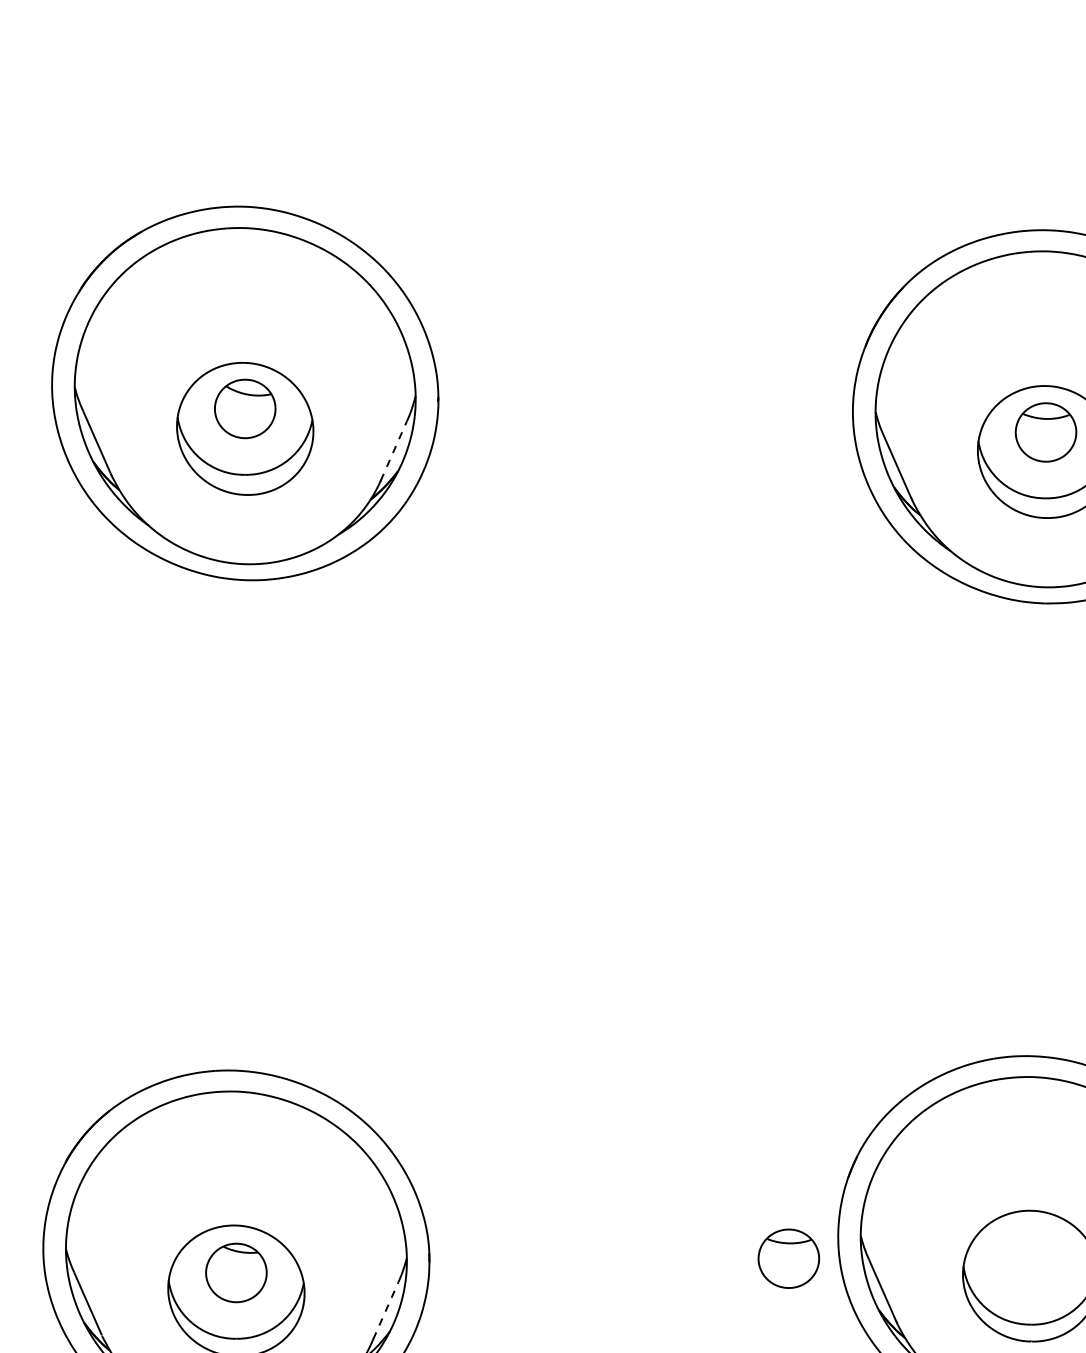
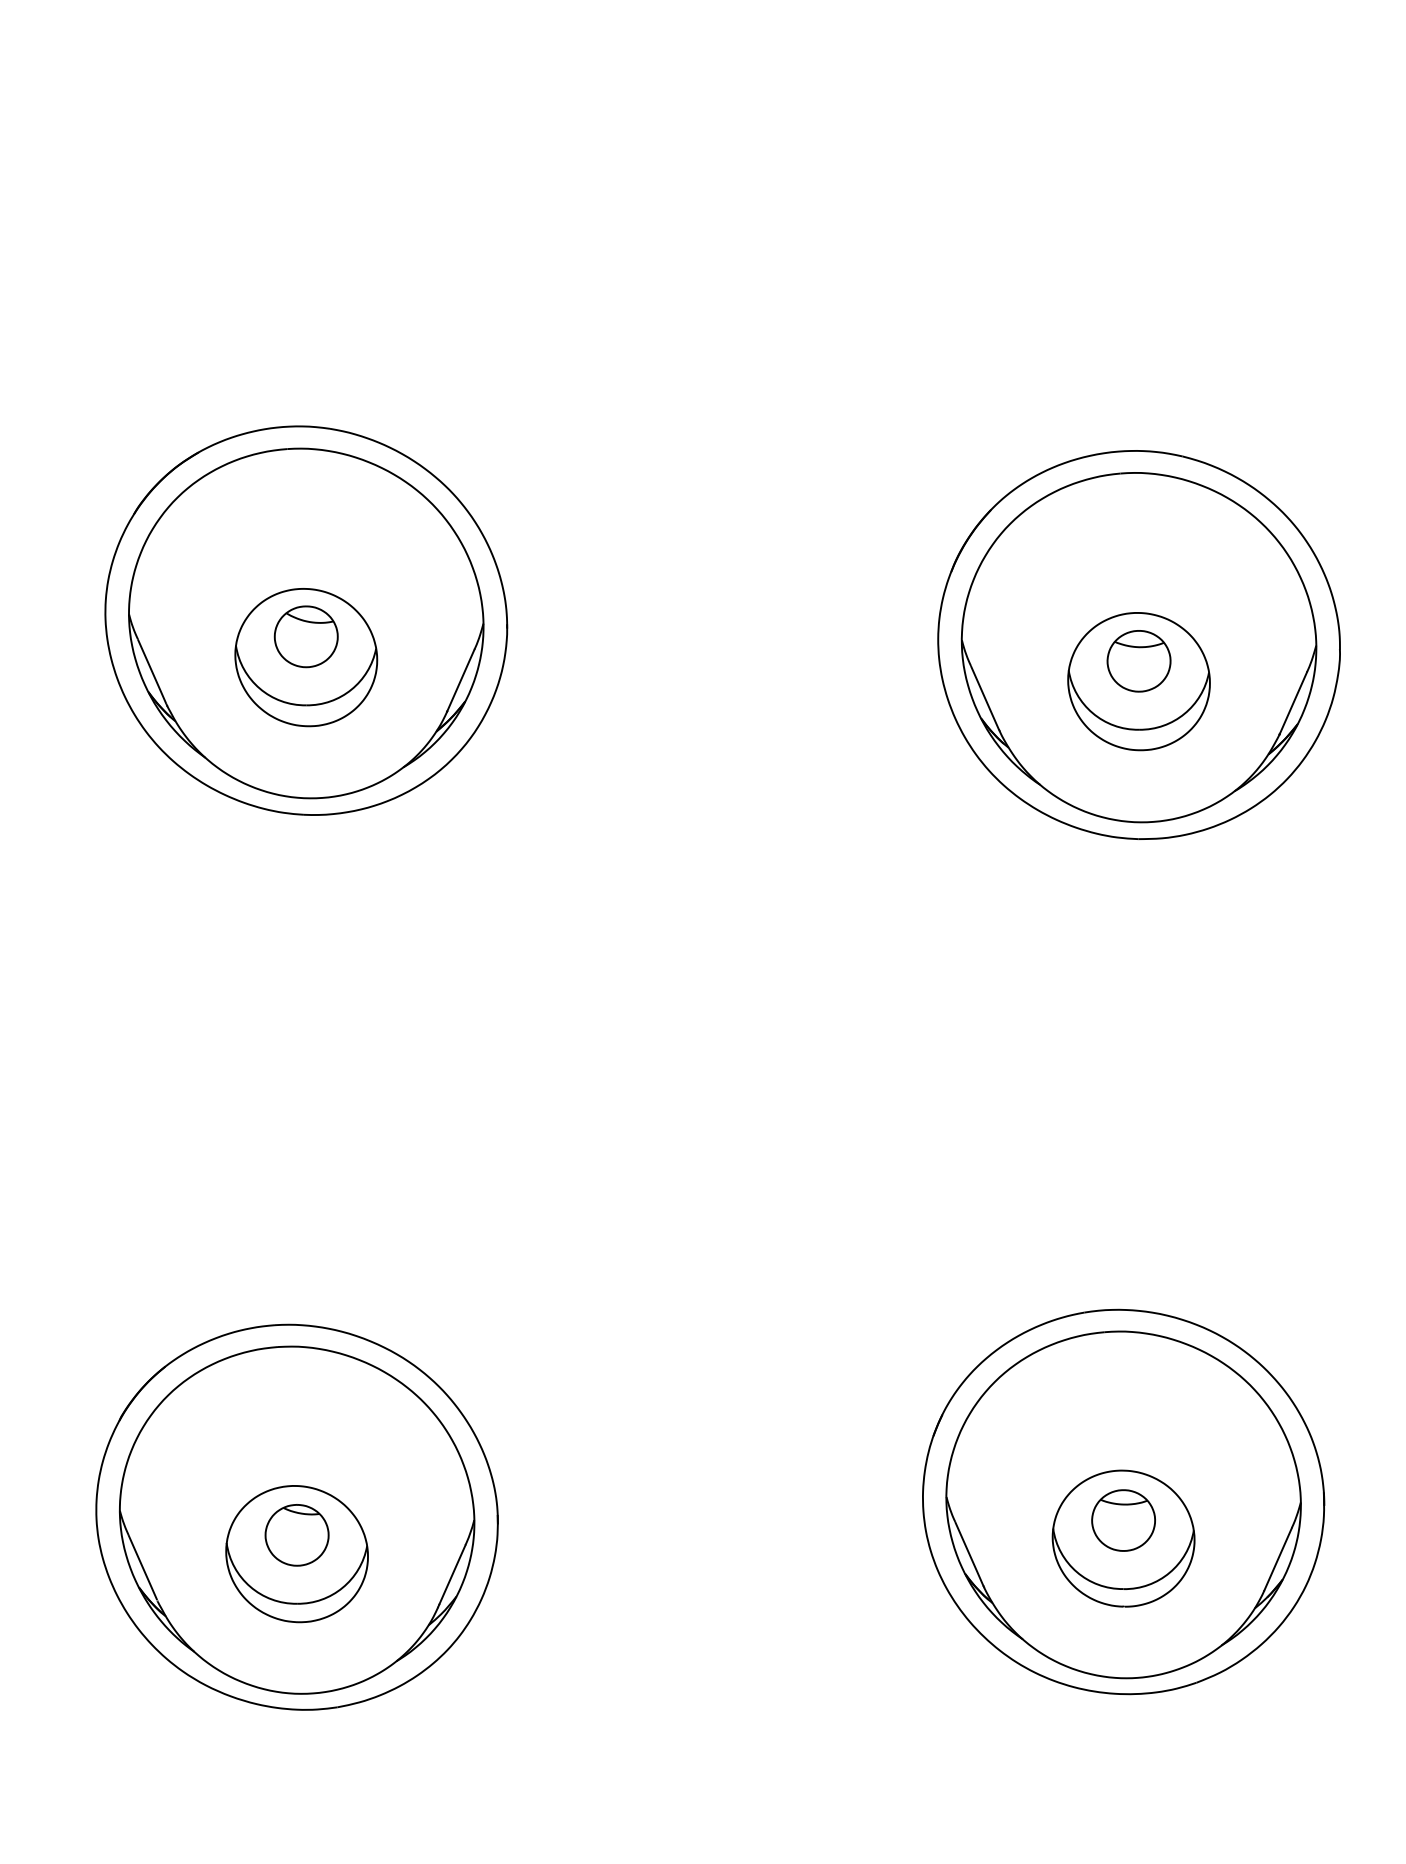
line: (393, 450) -> (460, 680), dashed -> solid
part: (788, 1258) -> (1123, 1520), moved
line: (385, 1310) -> (452, 1574), dashed -> solid

